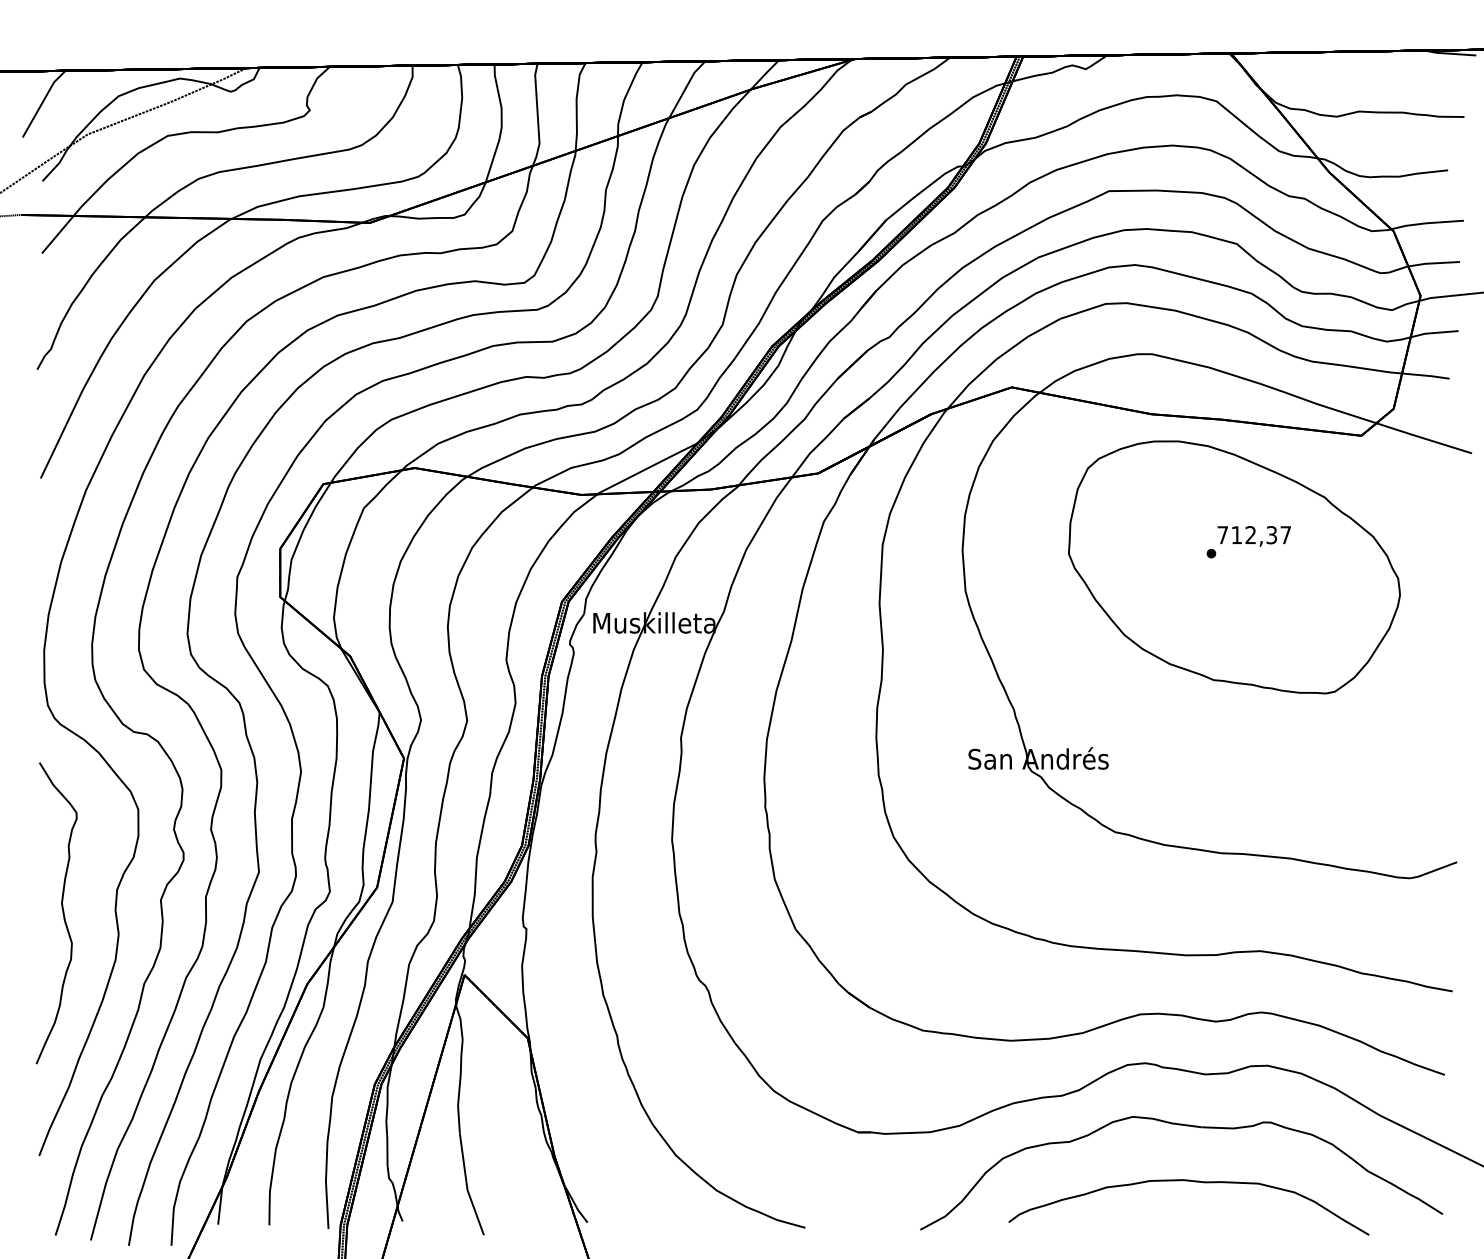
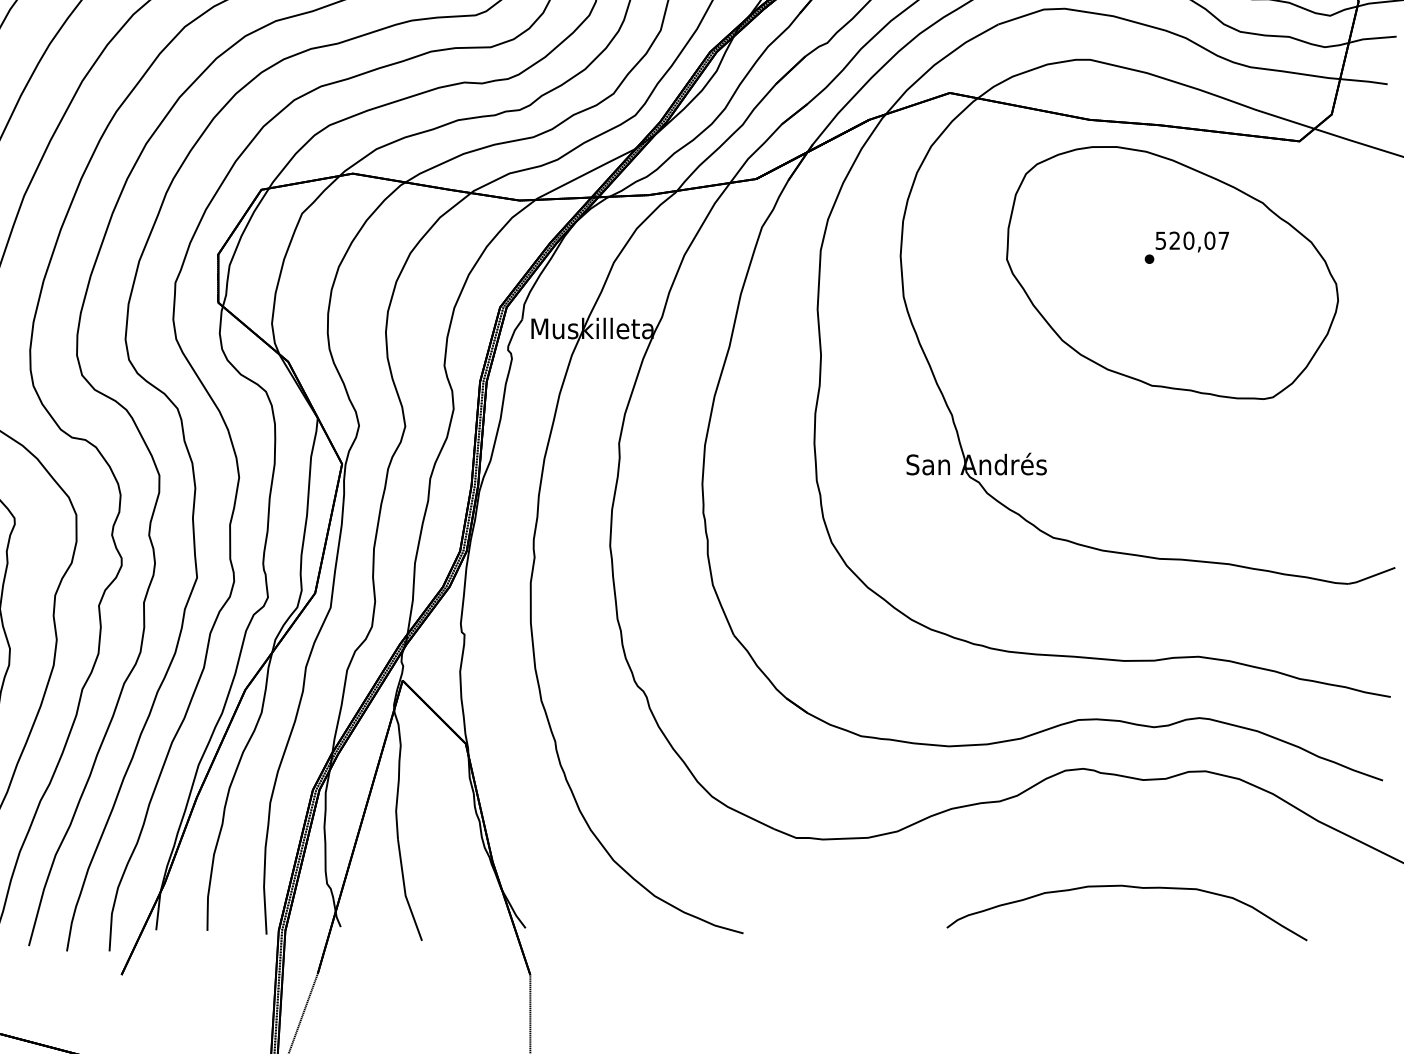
text: (1247, 535) -> (1185, 241), 712,37 -> 520,07
part: (1185, 1126) -> (1123, 832), removed

